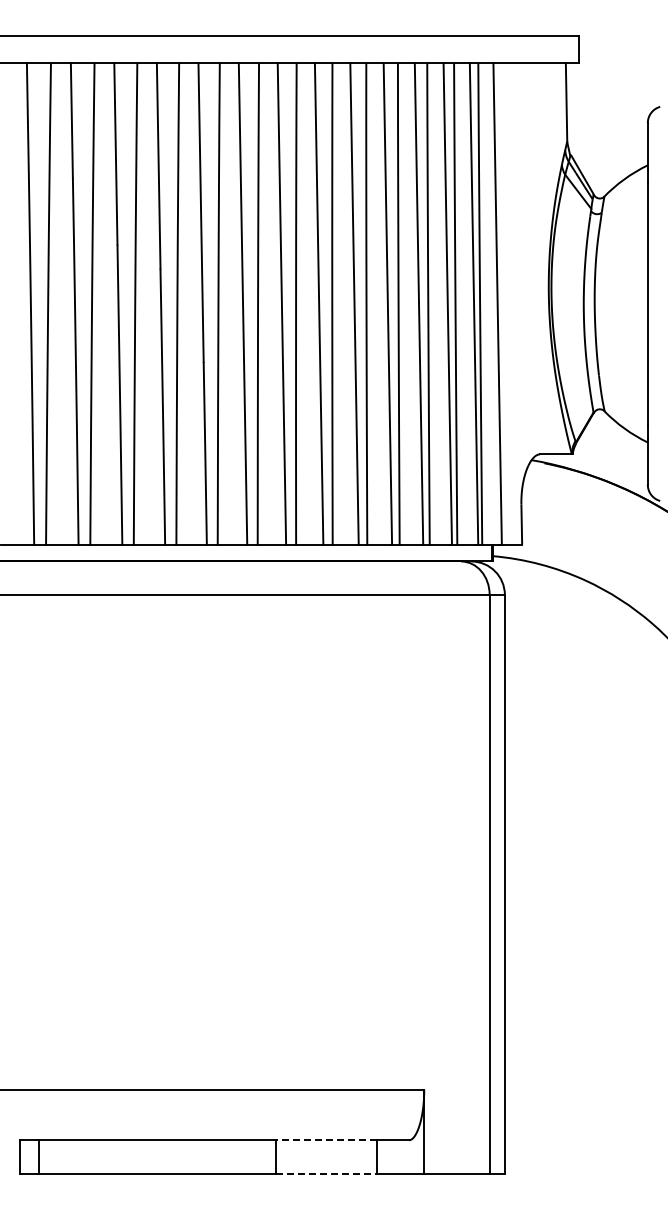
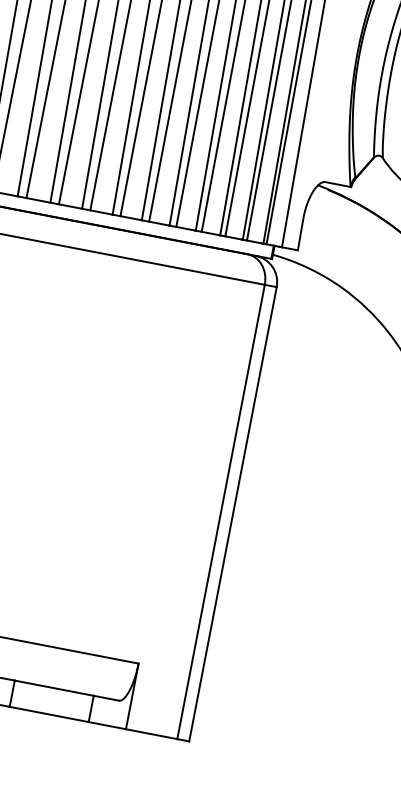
line: (325, 1140) -> (53, 688), dashed -> solid
line: (326, 1173) -> (49, 714), dashed -> solid

